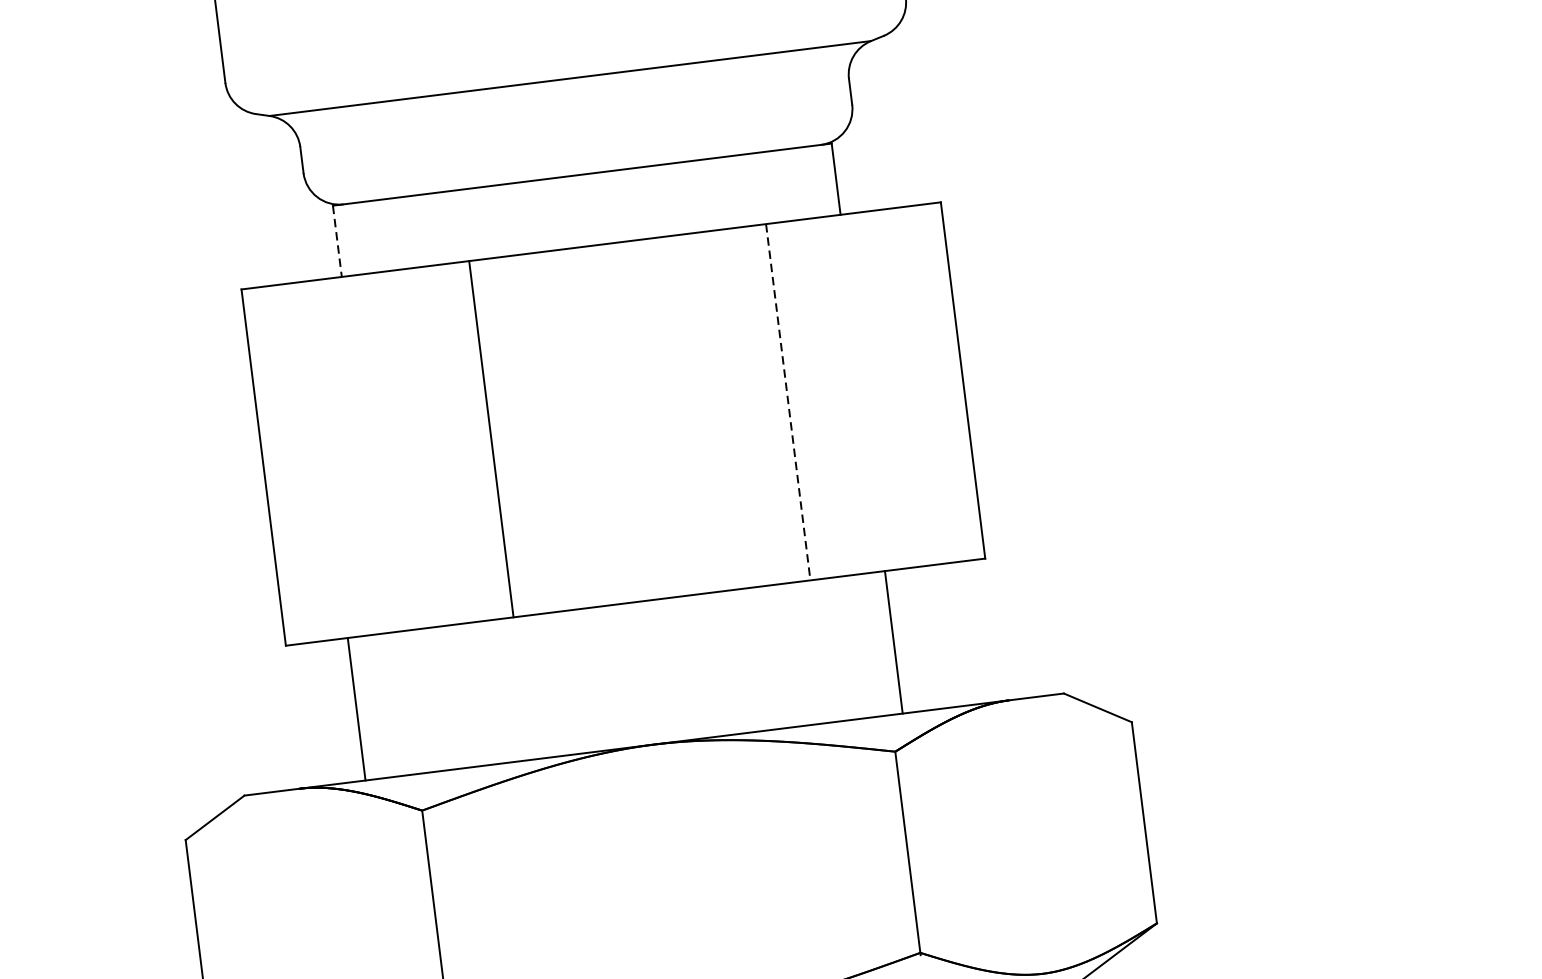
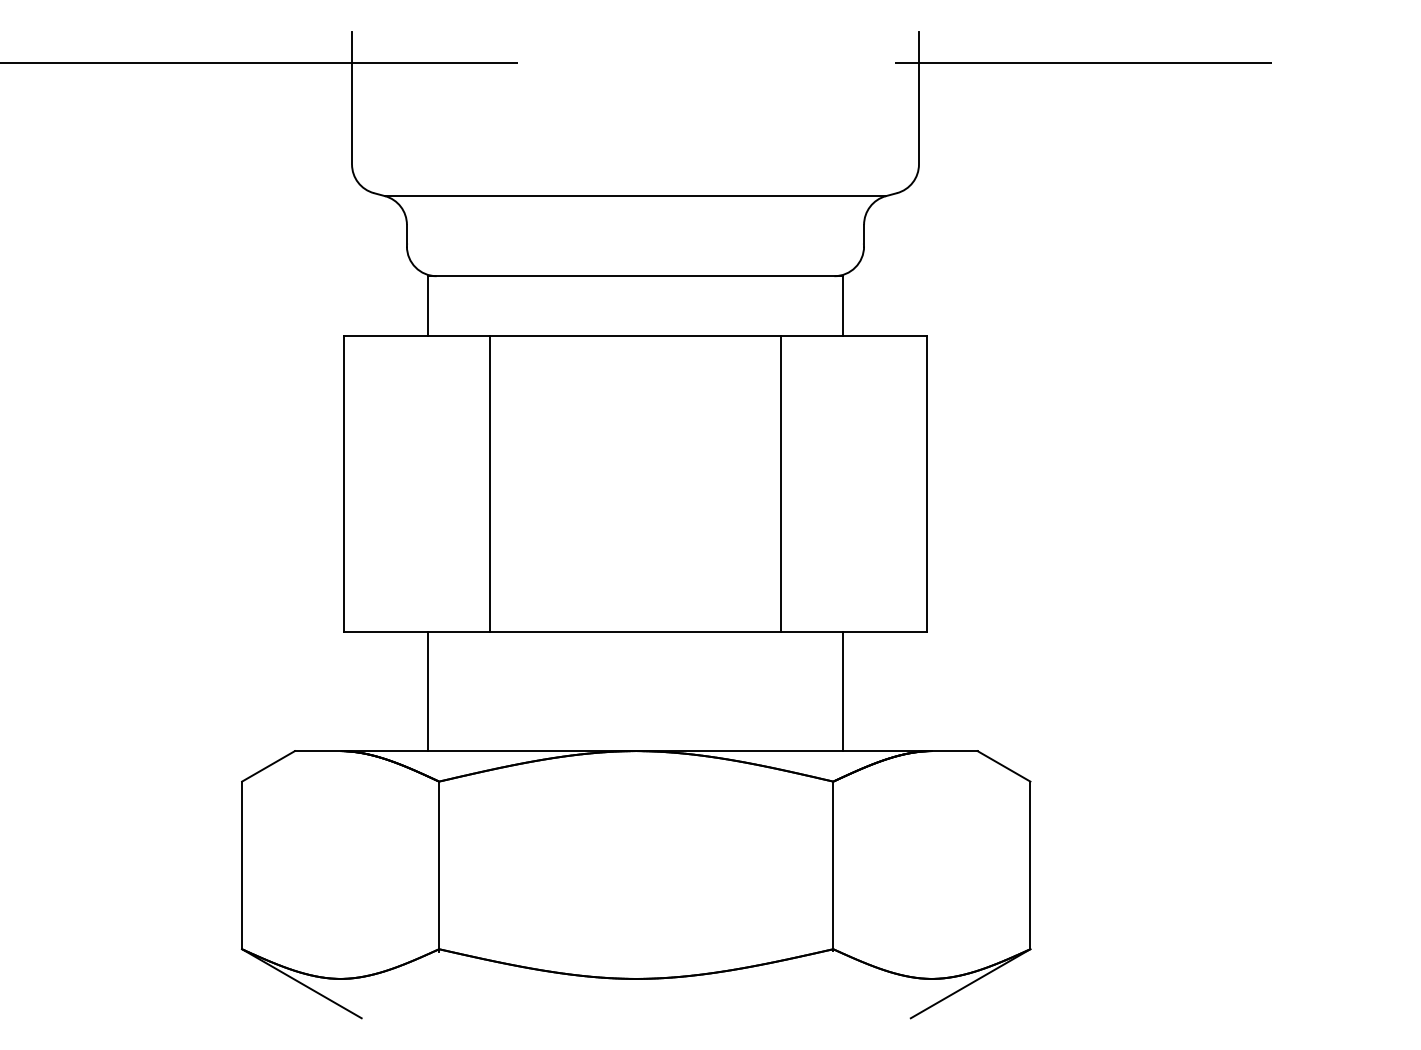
line: (337, 240) -> (427, 305), dashed -> solid
line: (788, 402) -> (781, 484), dashed -> solid
line: (490, 438) -> (489, 483), moved
line: (356, 708) -> (427, 691), moved

